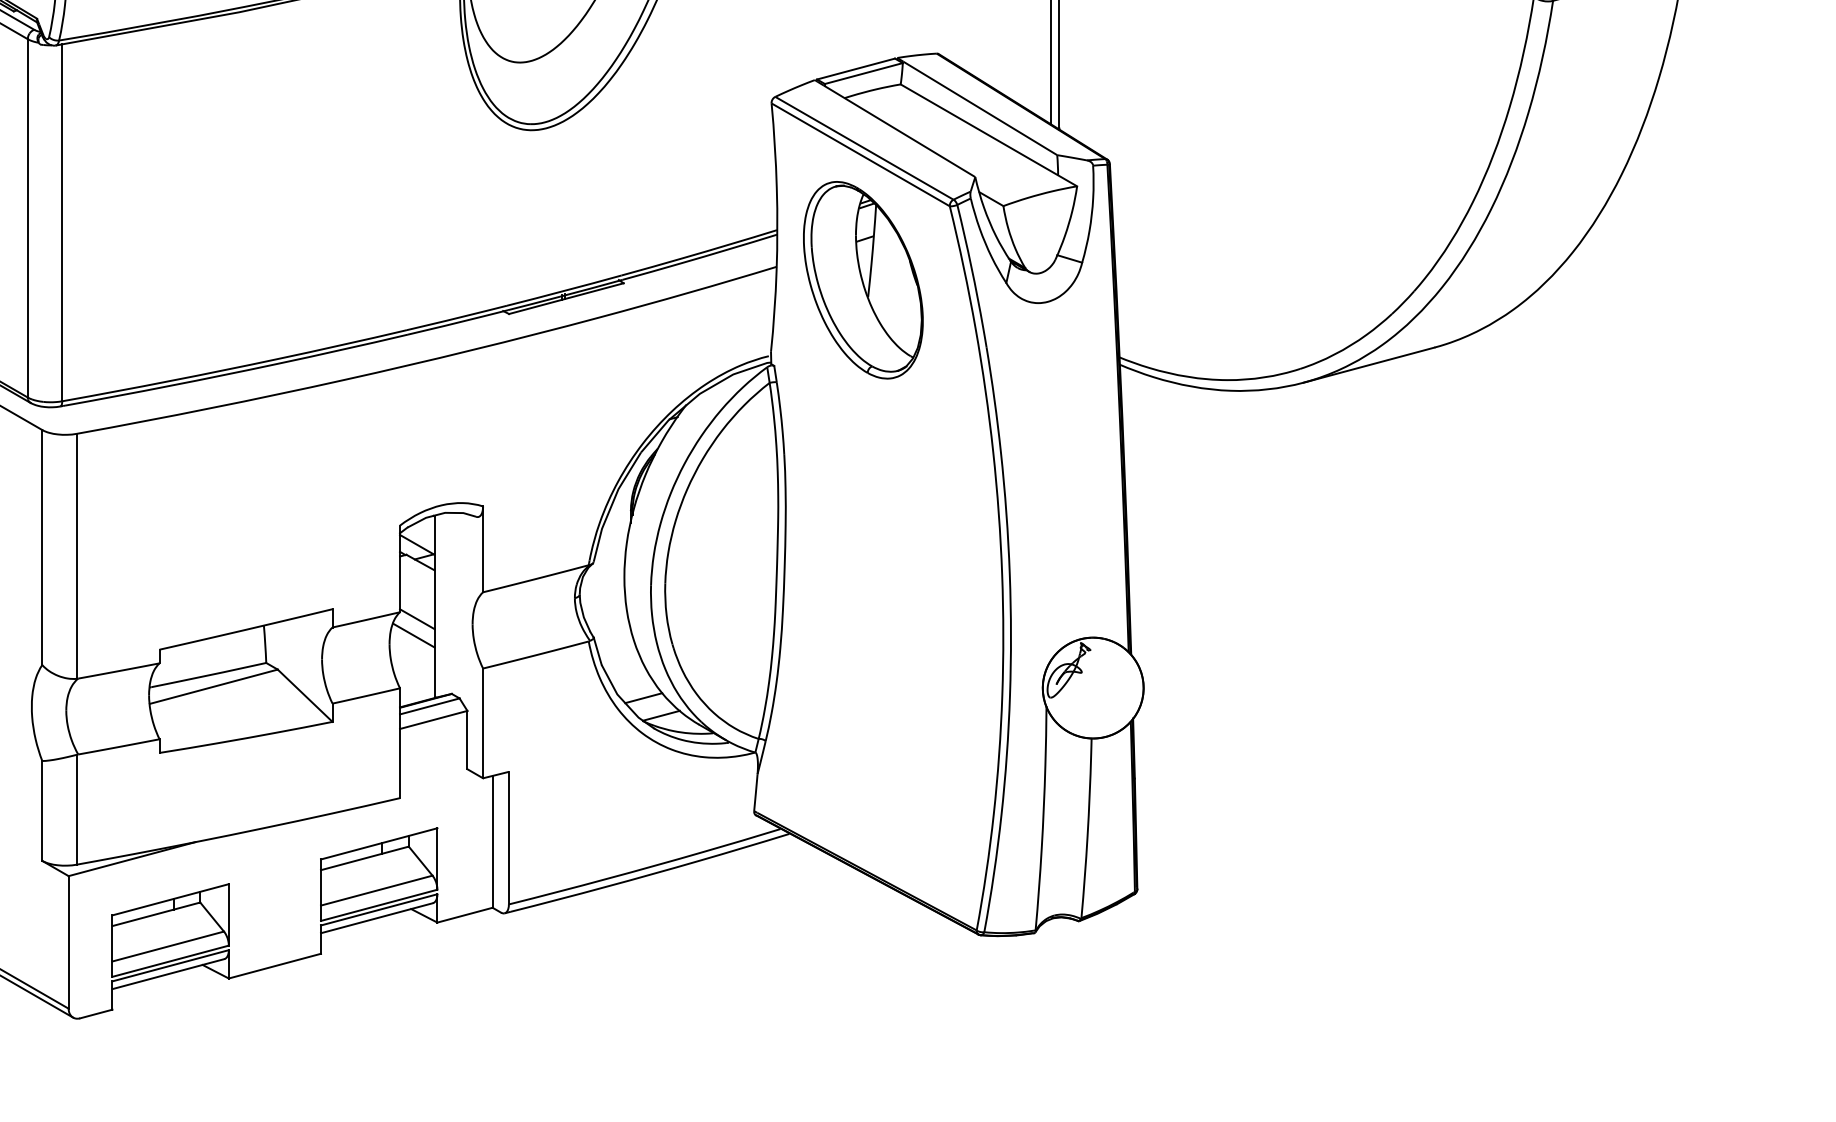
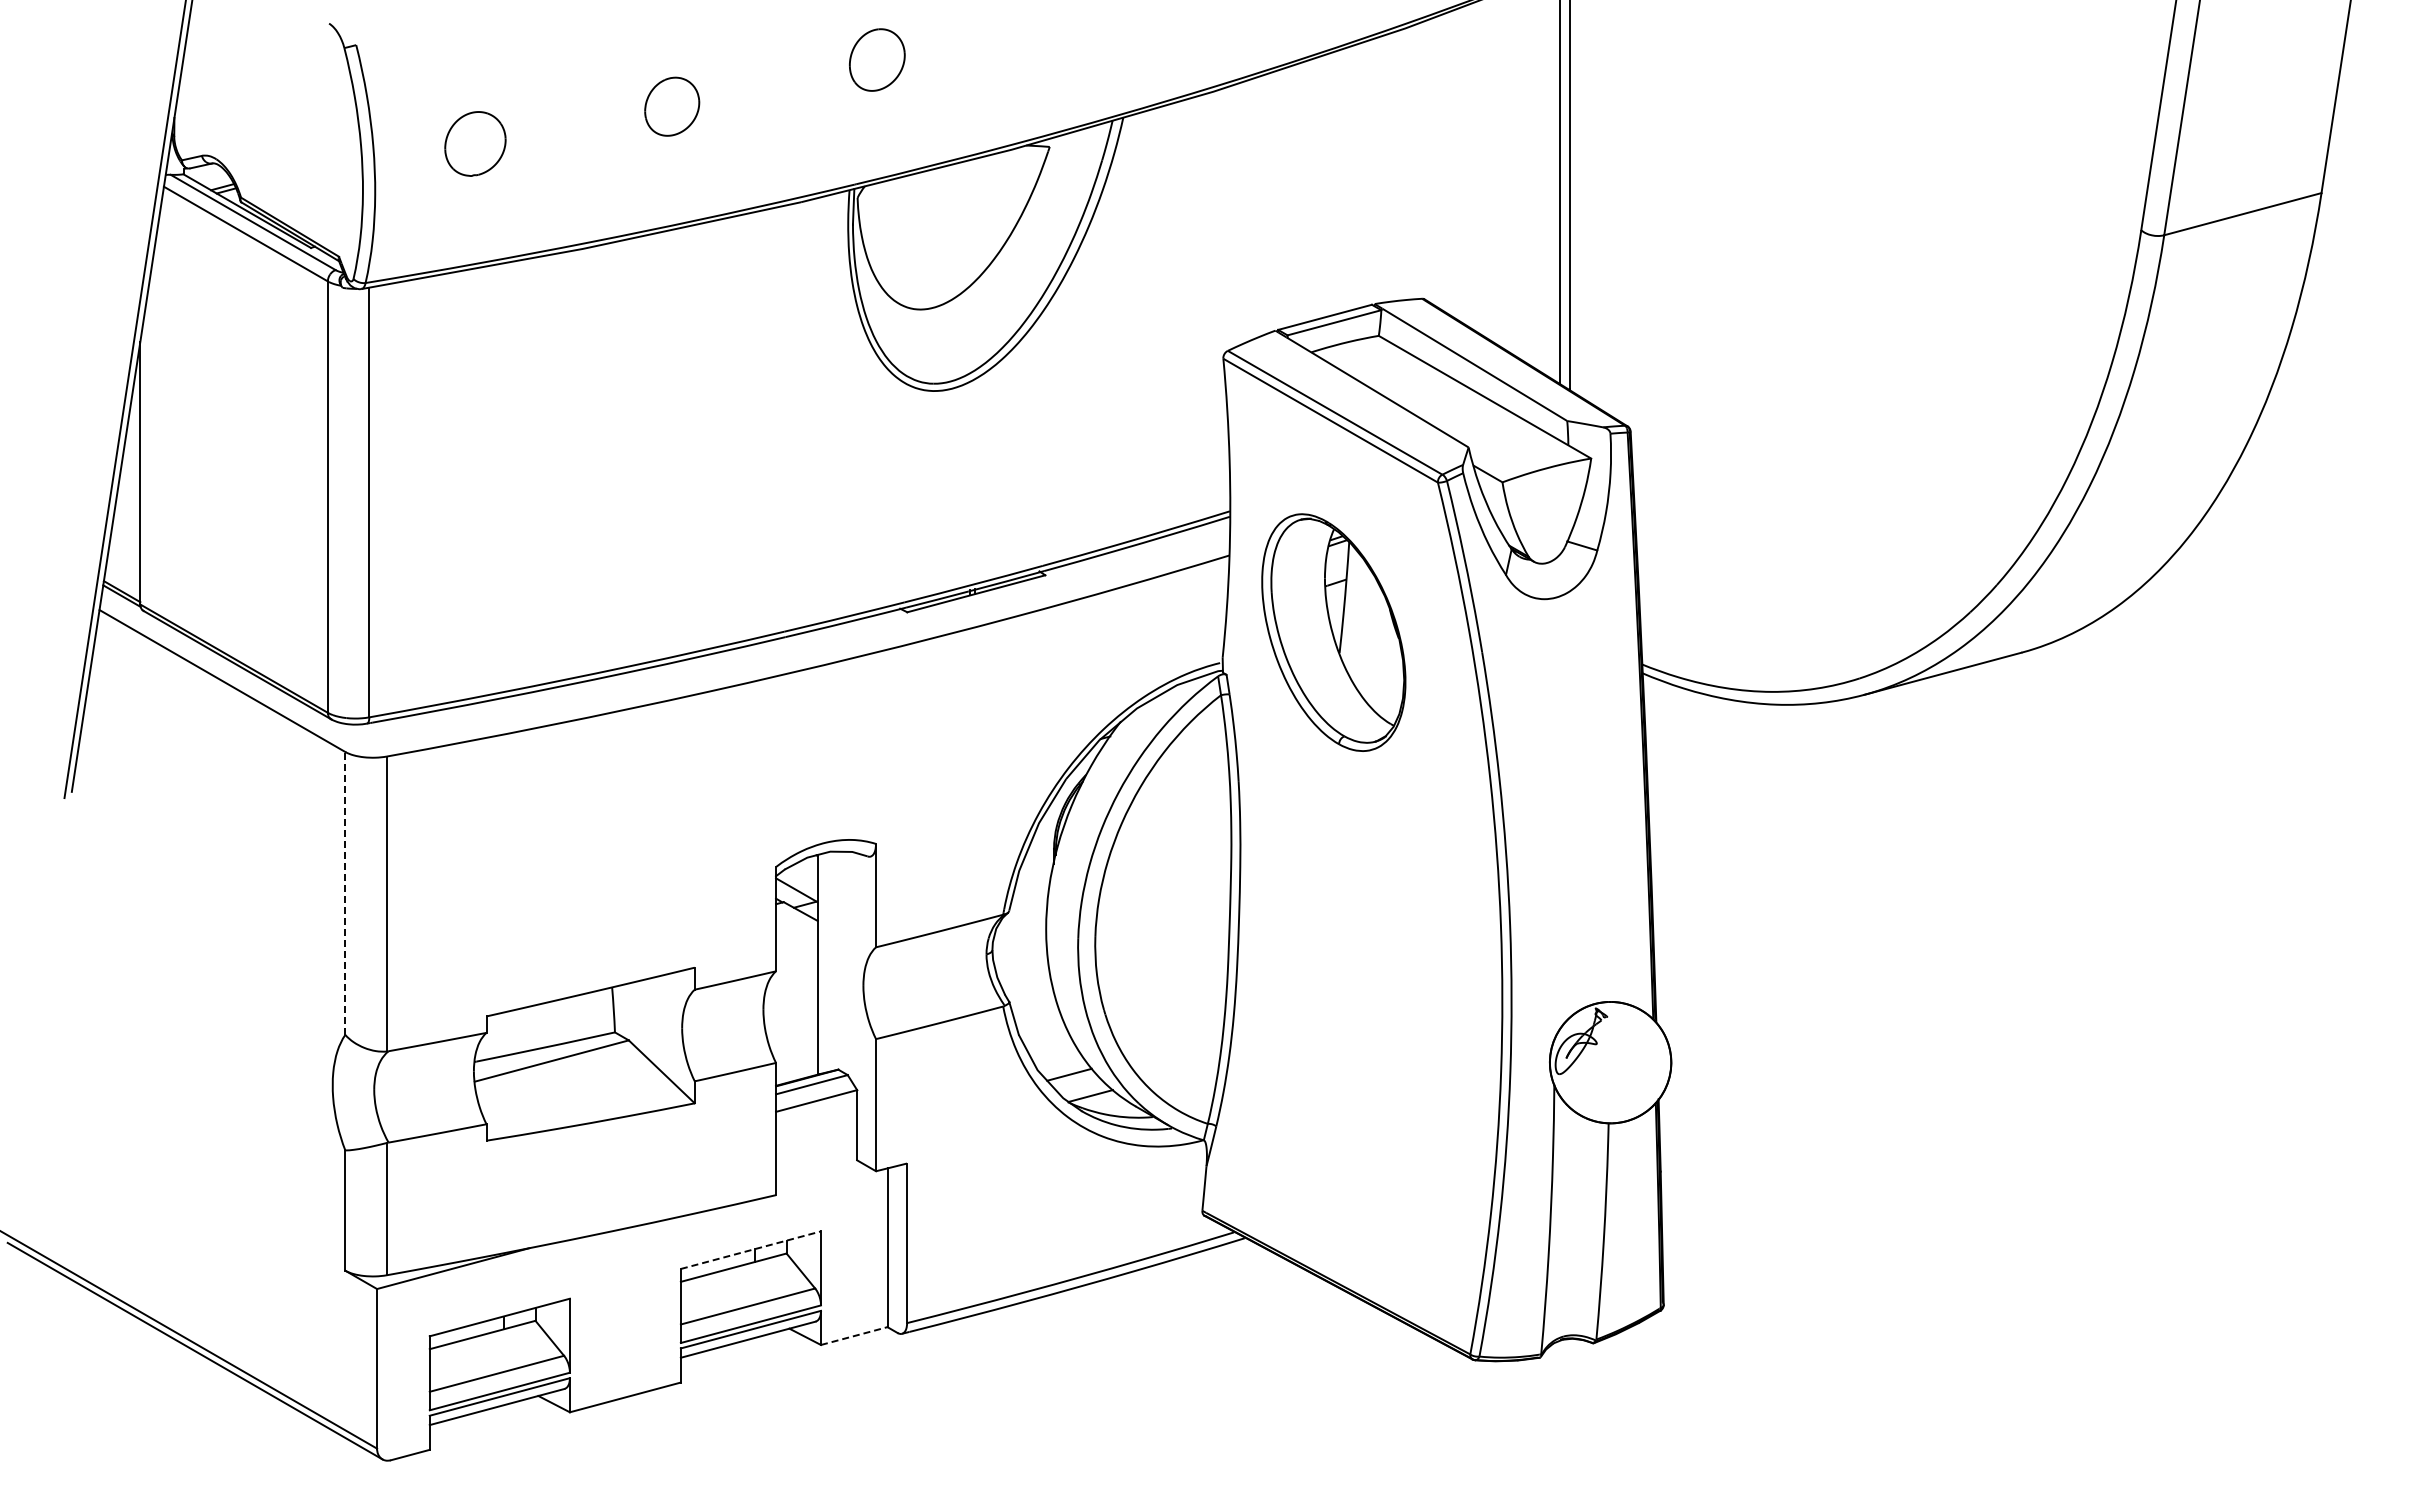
part: (863, 280) -> (1333, 632), moved
line: (42, 546) -> (345, 892), solid -> dashed
line: (417, 619) -> (796, 979), removed
line: (413, 635) -> (792, 999), removed
line: (378, 844) -> (750, 1250), solid -> dashed
line: (465, 914) -> (854, 1335), solid -> dashed

